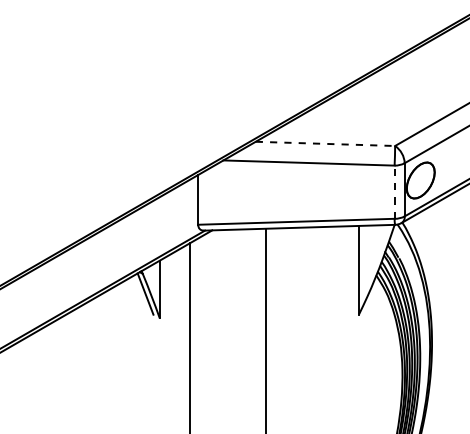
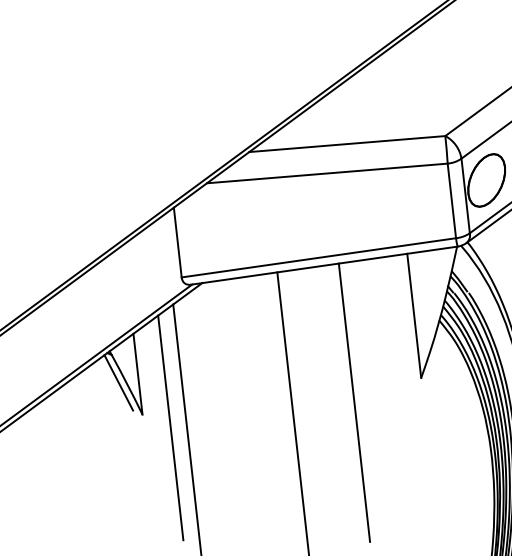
line: (325, 143) -> (347, 143), dashed -> solid
line: (394, 192) -> (451, 201), dashed -> solid
line: (310, 326) -> (355, 402), added
line: (178, 329) -> (170, 427), added

